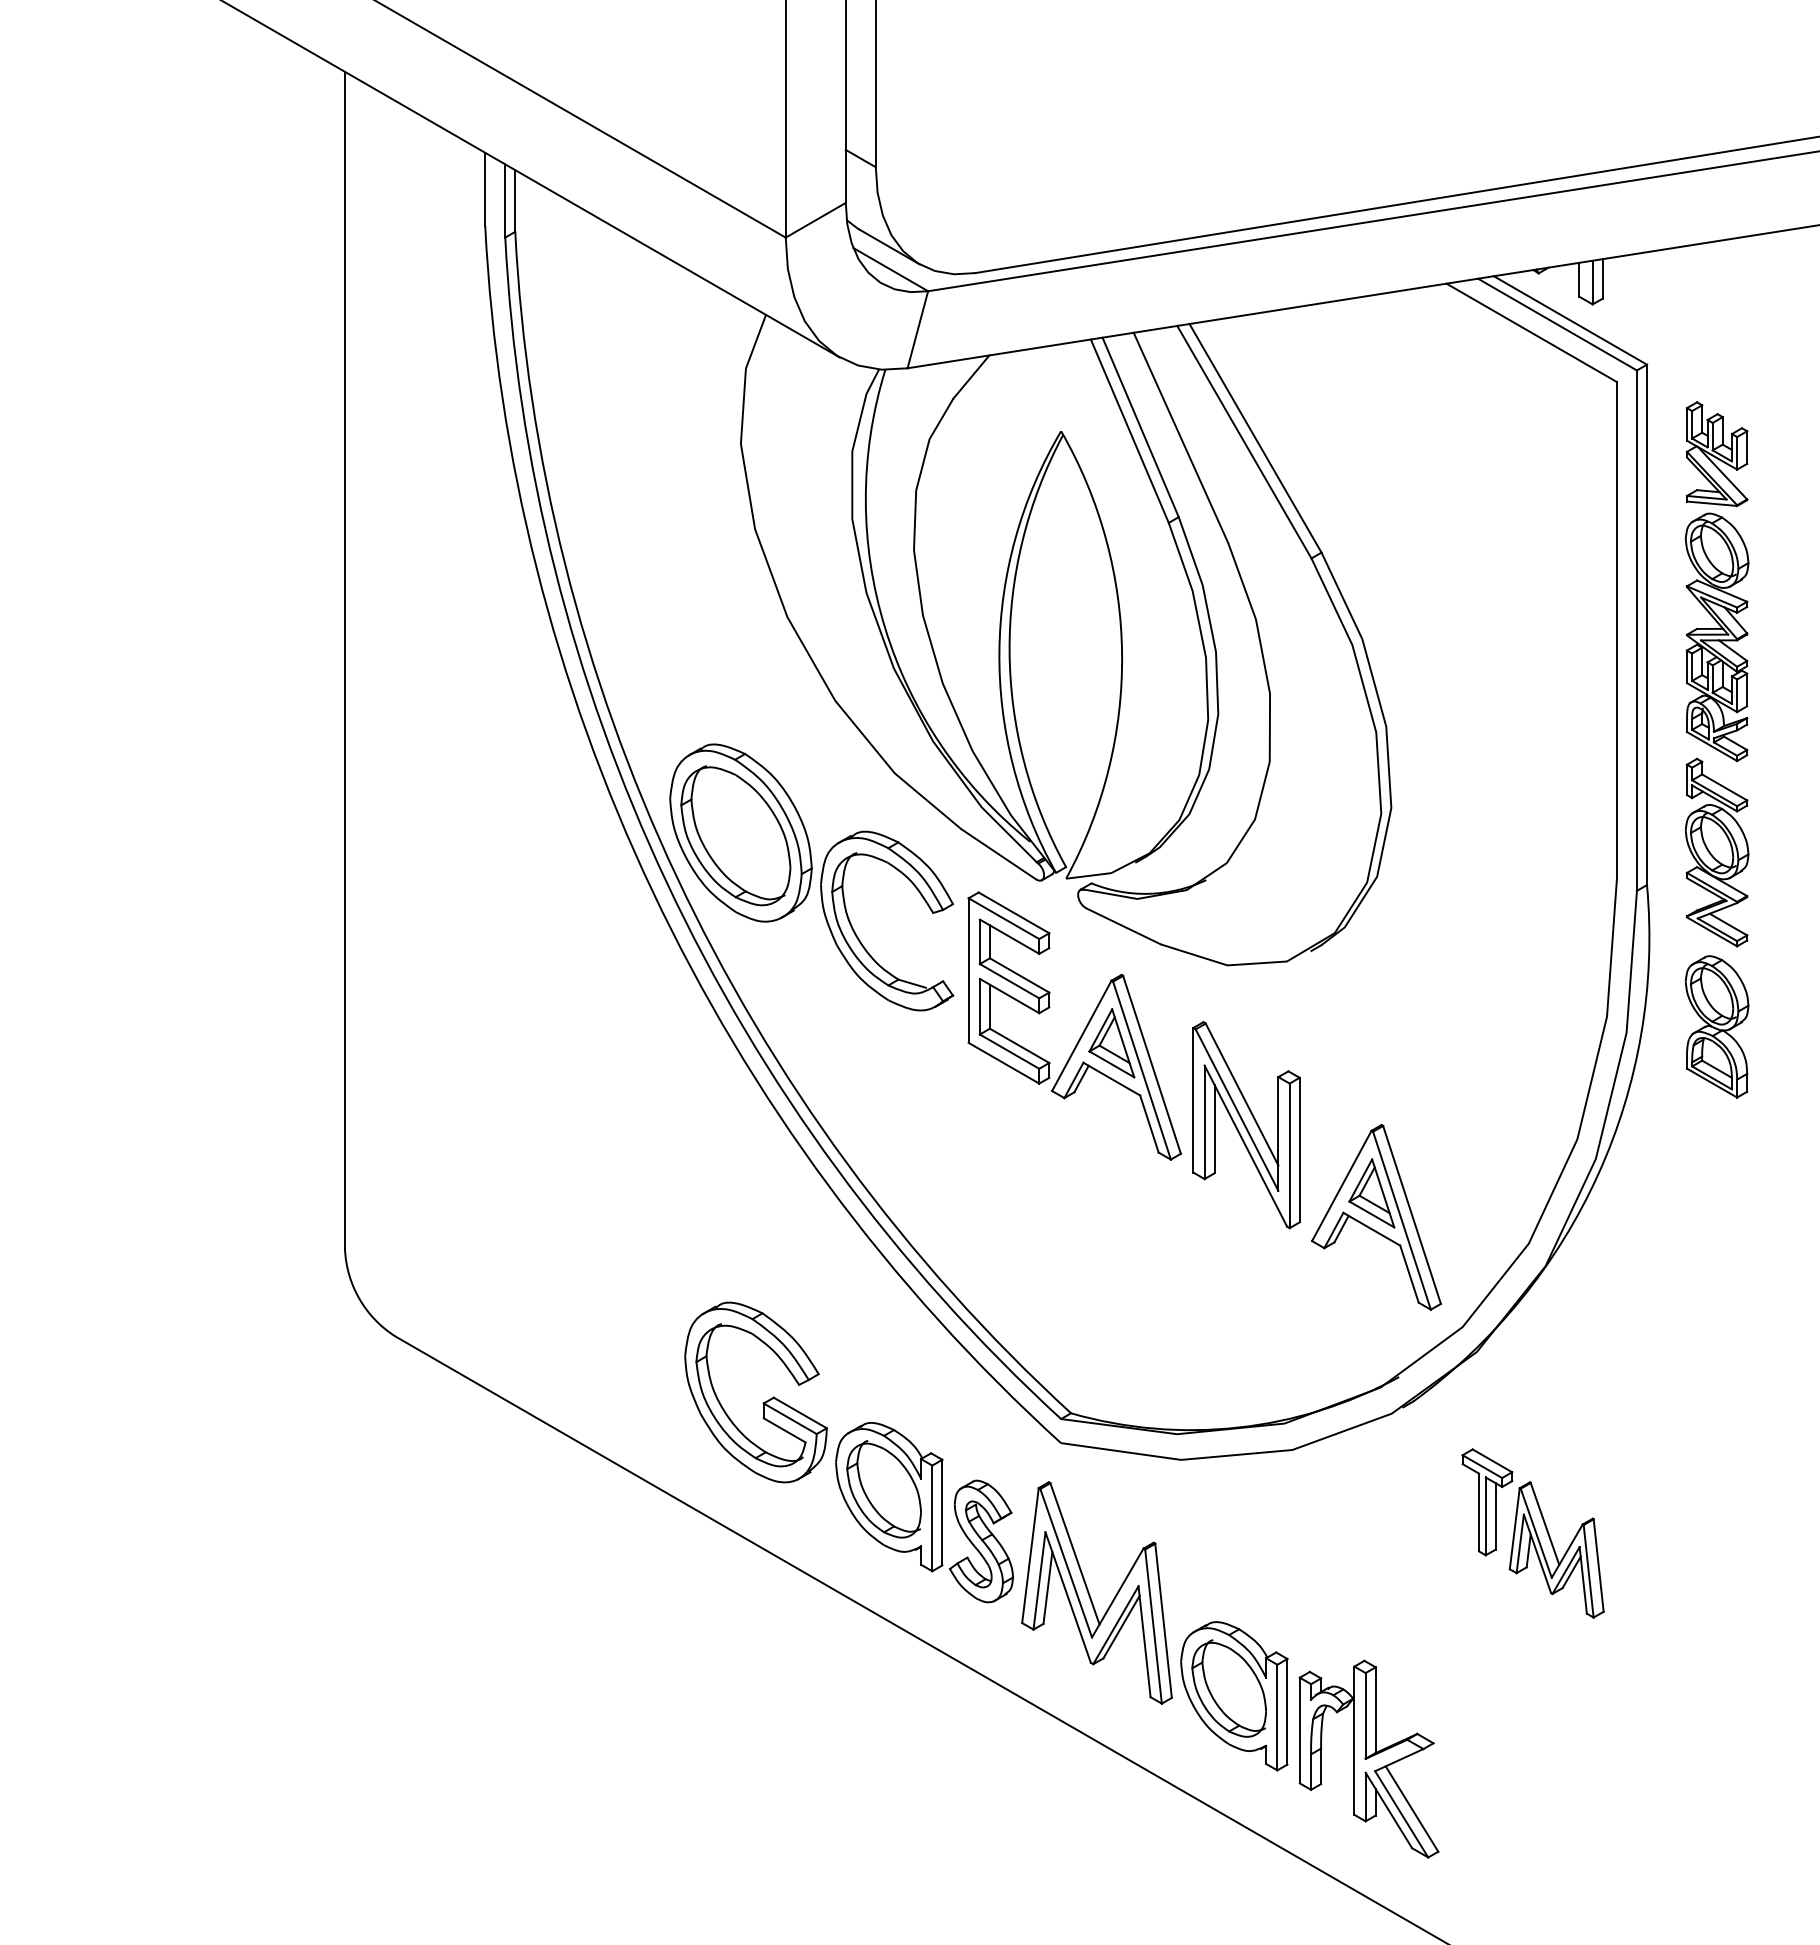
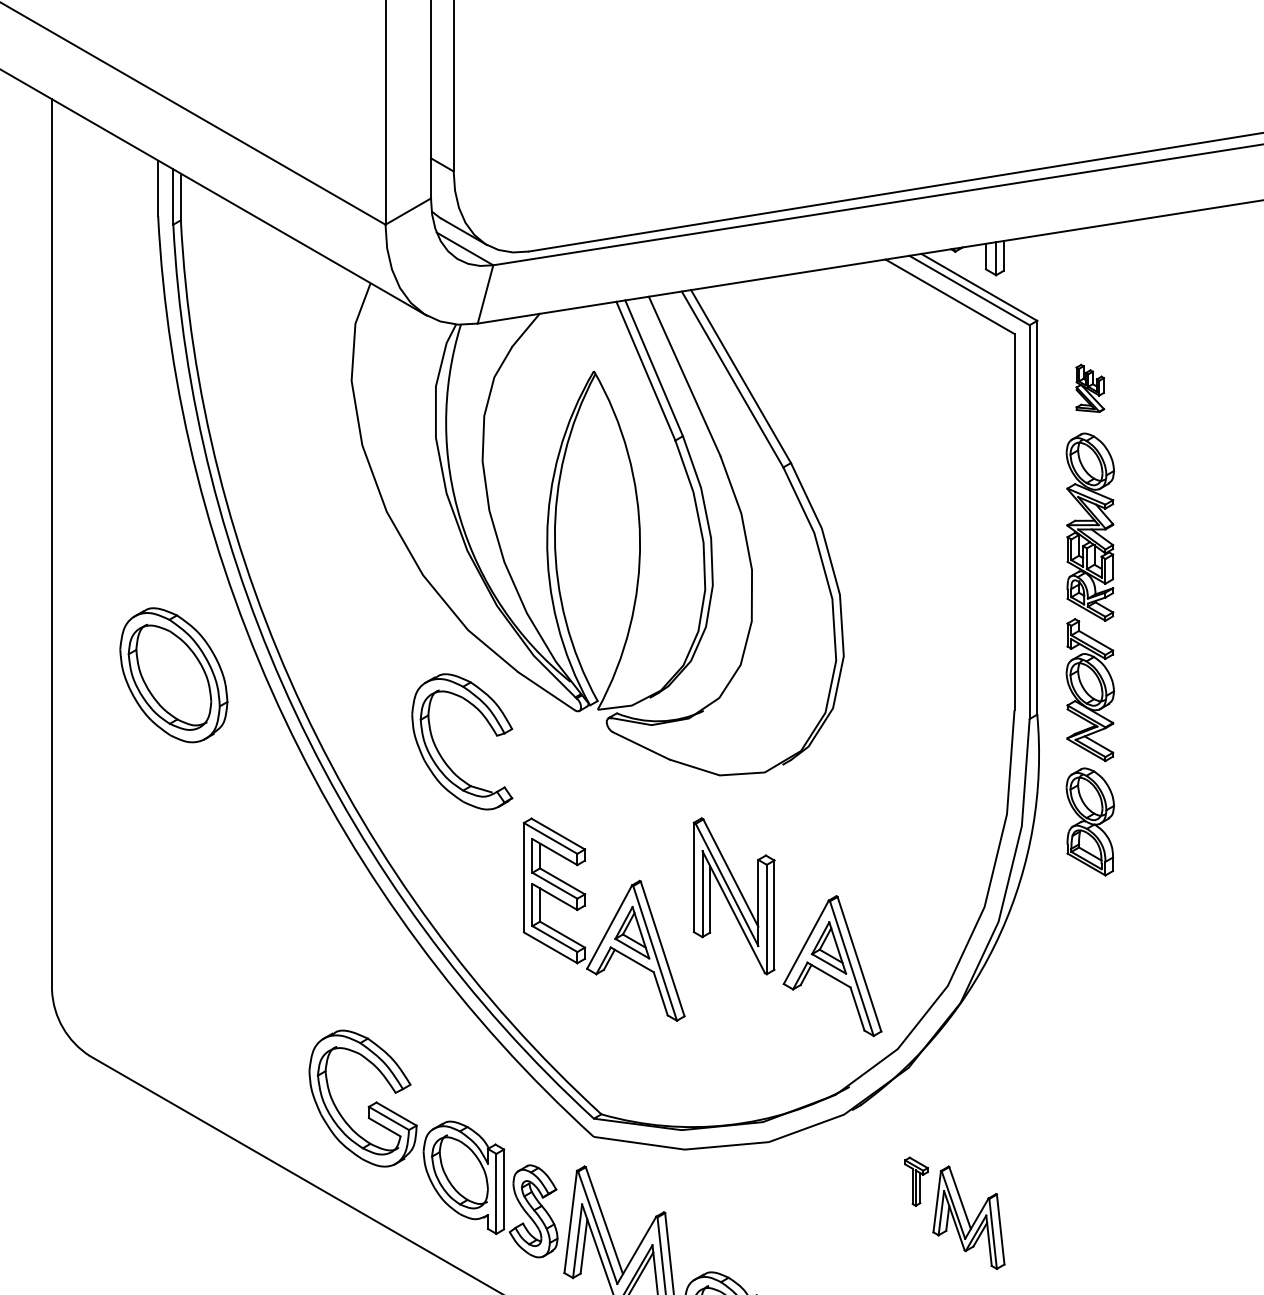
part: (1716, 453) -> (1089, 388), size x0.6
part: (740, 832) -> (173, 674), moved
part: (1083, 1030) -> (610, 923), moved
part: (1487, 1502) -> (916, 1181), size x0.6

